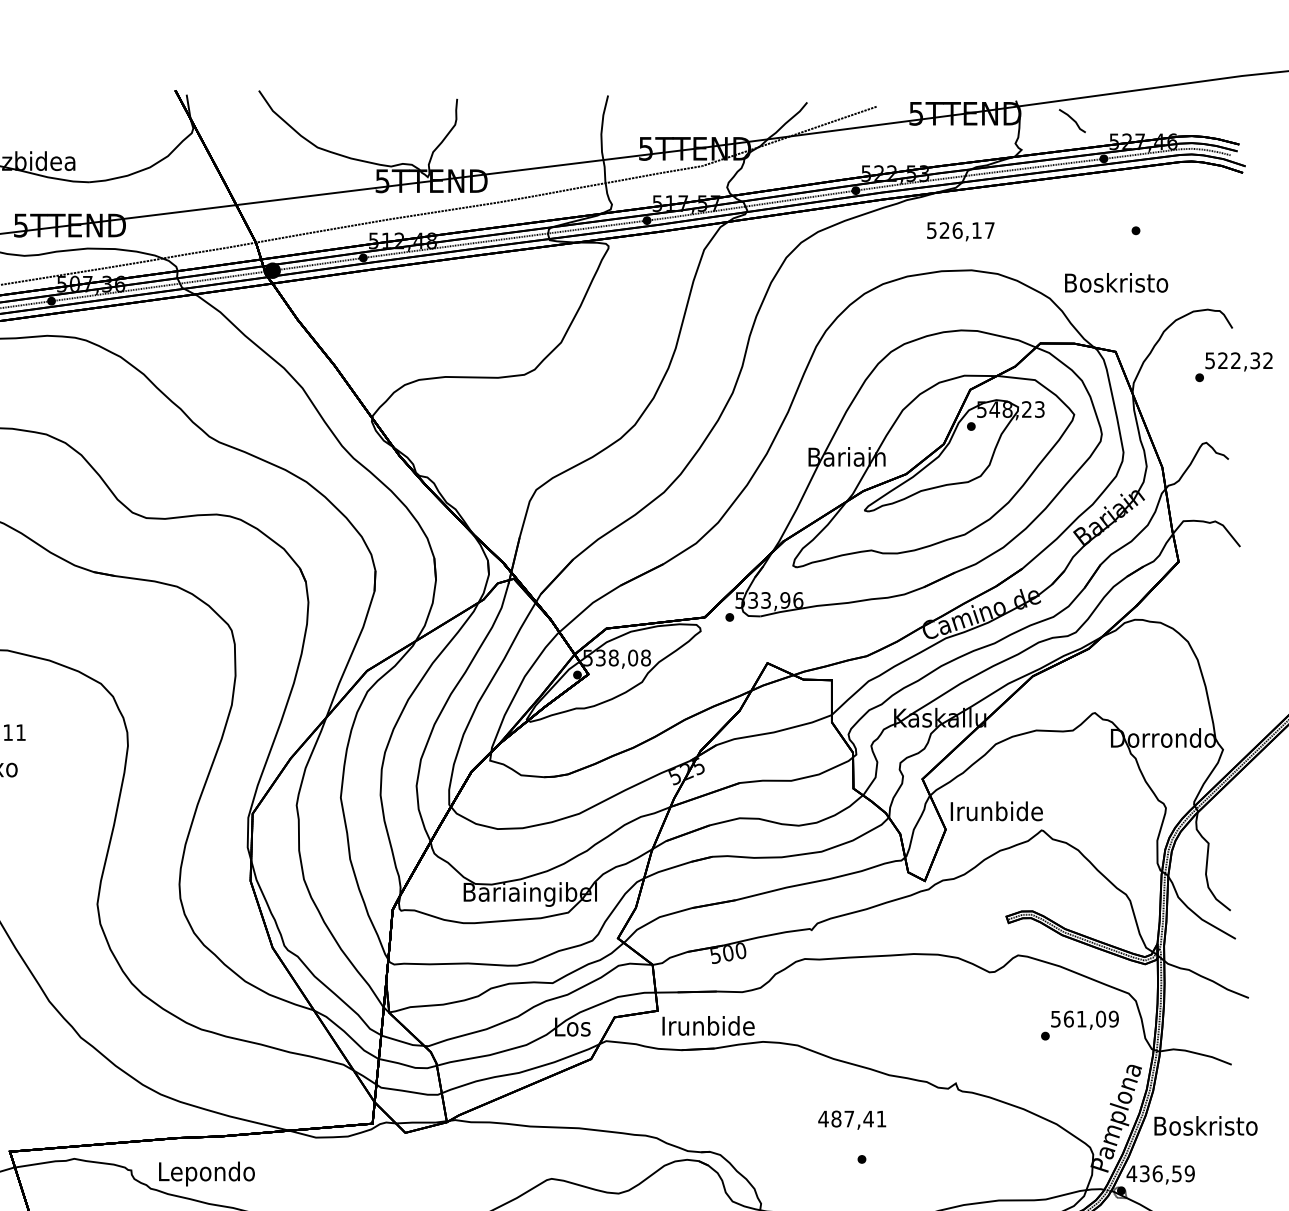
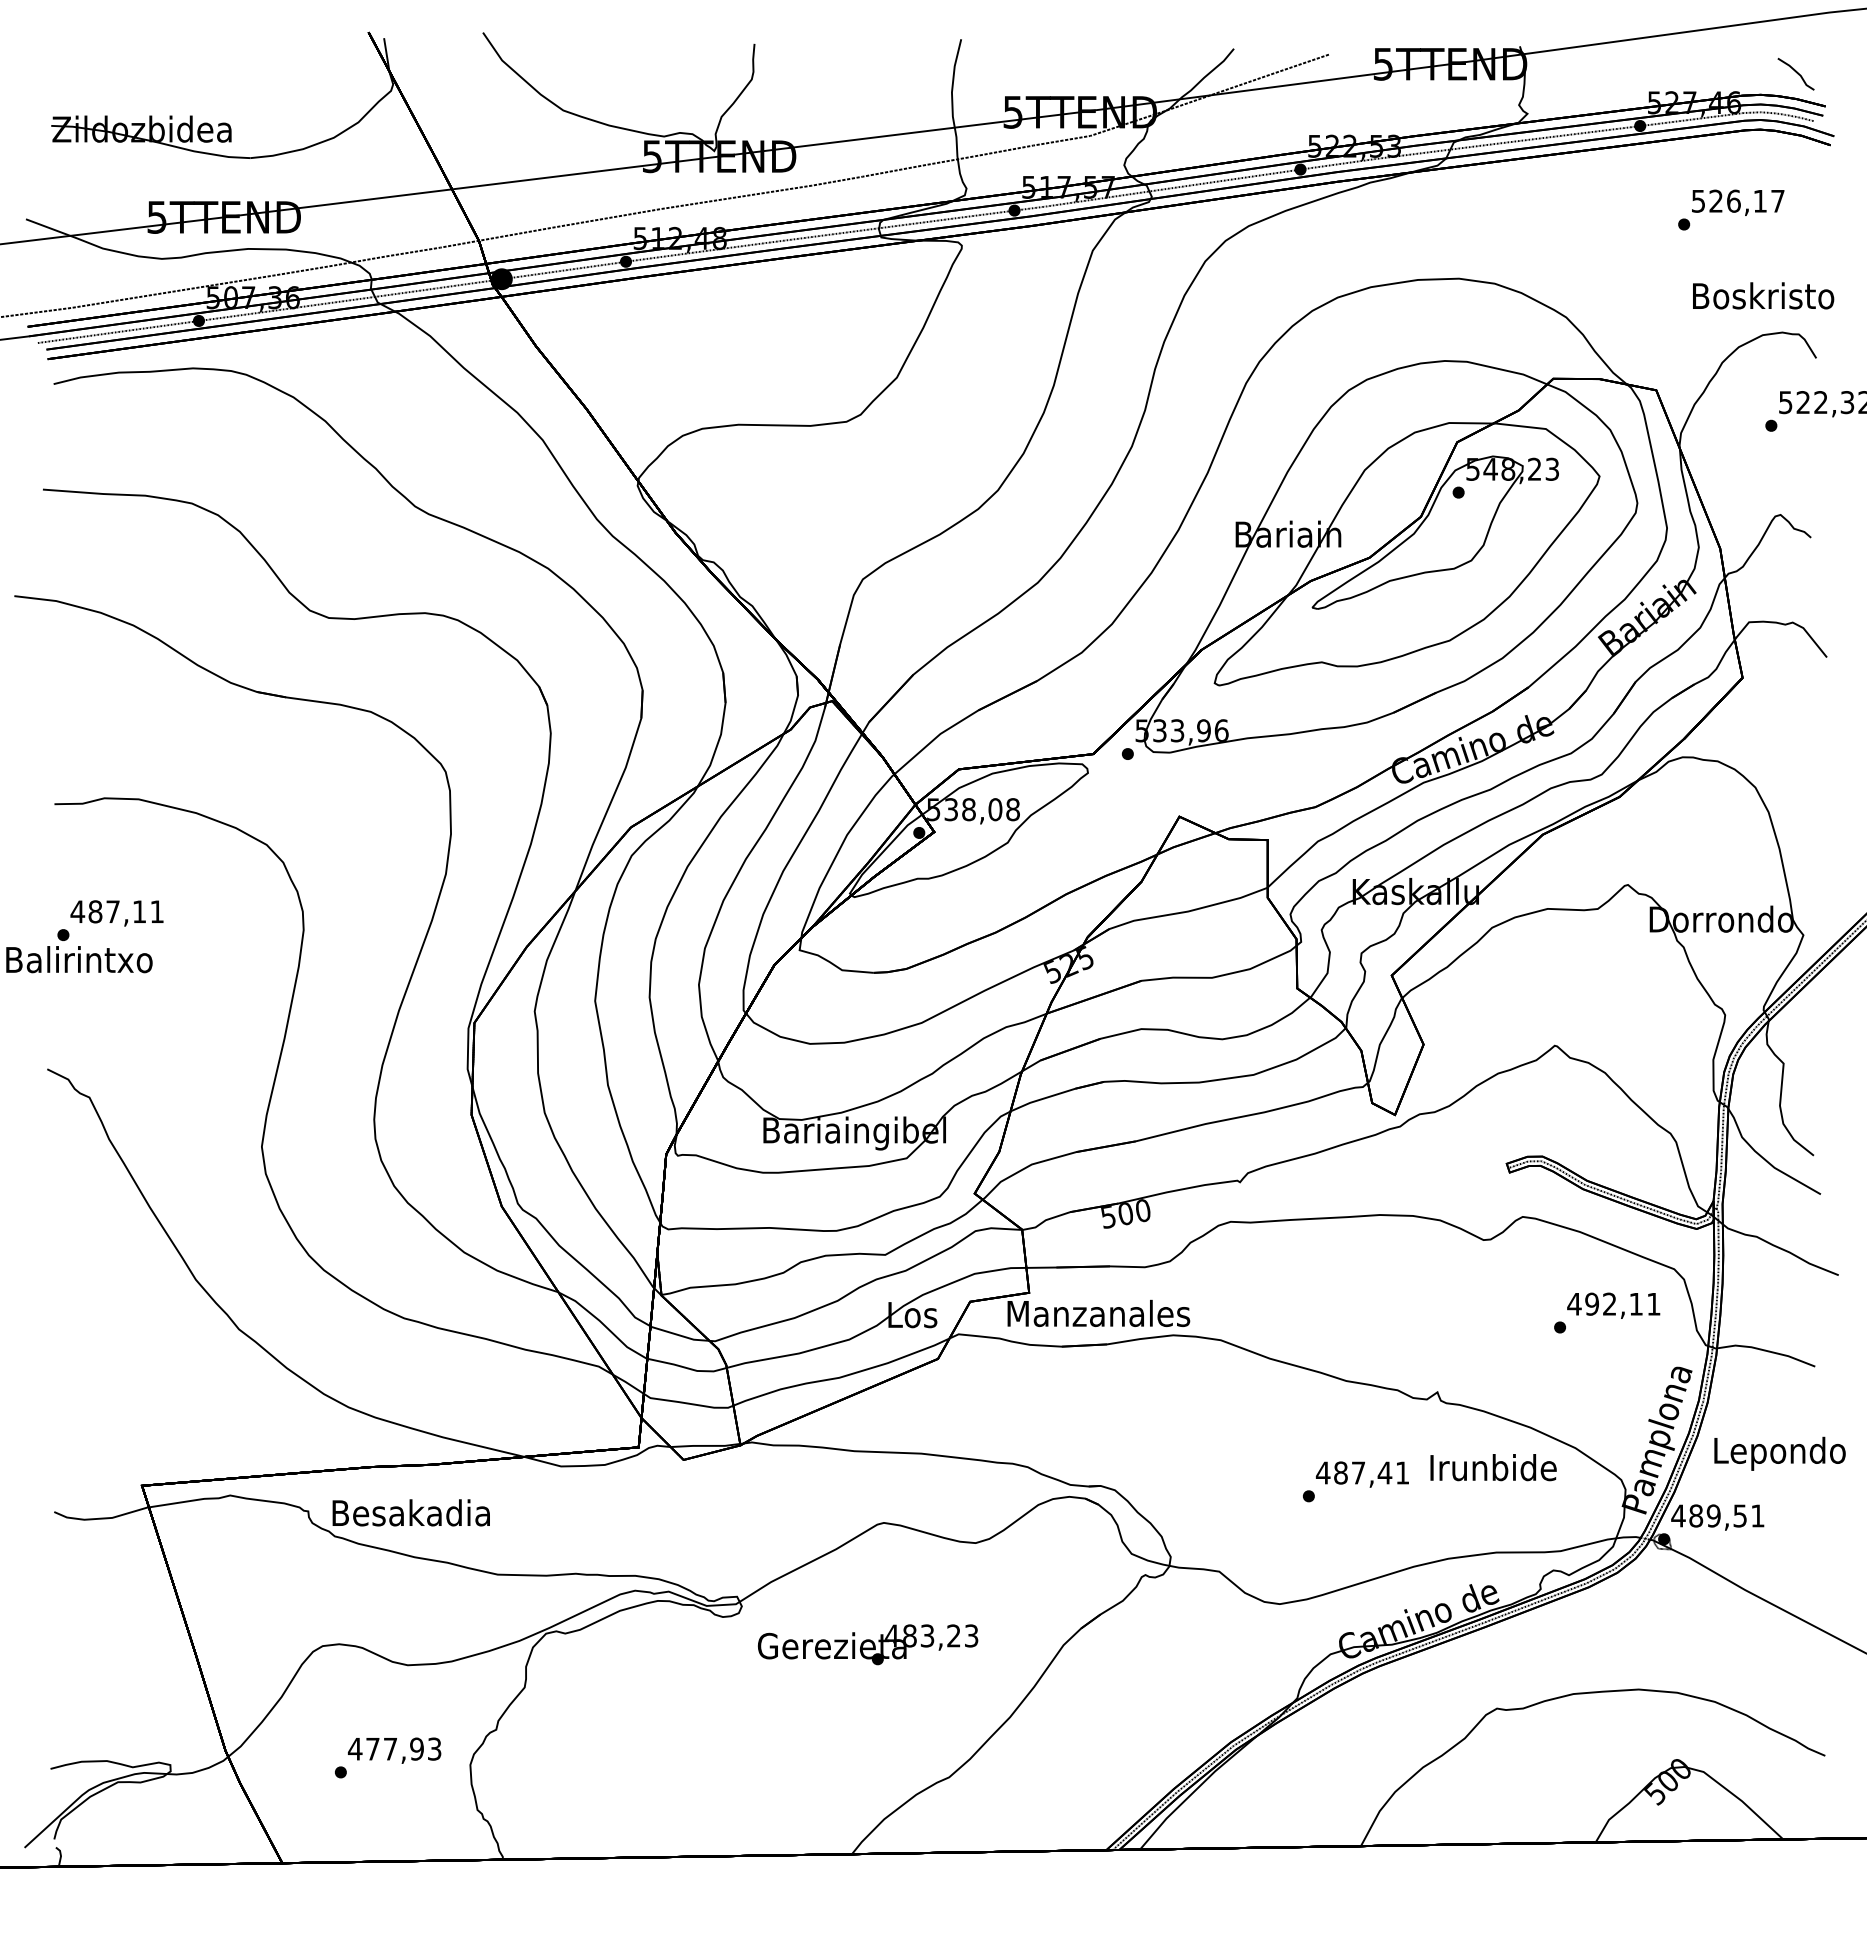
part: (1072, 120) -> (1795, 73), moved
text: (961, 231) -> (1738, 202), moved
text: (1116, 282) -> (1763, 295), moved
text: (996, 811) -> (1493, 1467), moved
text: (1084, 1018) -> (1613, 1303), 561,09 -> 492,11
text: (708, 1025) -> (1098, 1313), Irunbide -> Manzanales
text: (852, 1120) -> (1362, 1474), moved
text: (1205, 1128) -> (1779, 1453), Boskristo -> Lepondo
text: (1166, 1173) -> (1726, 1515), 436,59 -> 489,51
text: (205, 1174) -> (410, 1516), Lepondo -> Besakadia

